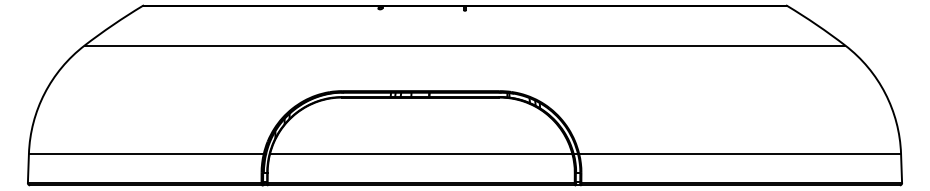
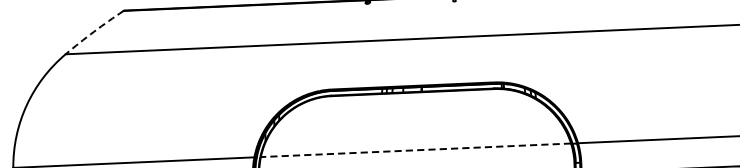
arc: (113, 24) -> (94, 31), solid -> dashed
line: (420, 153) -> (415, 150), solid -> dashed

